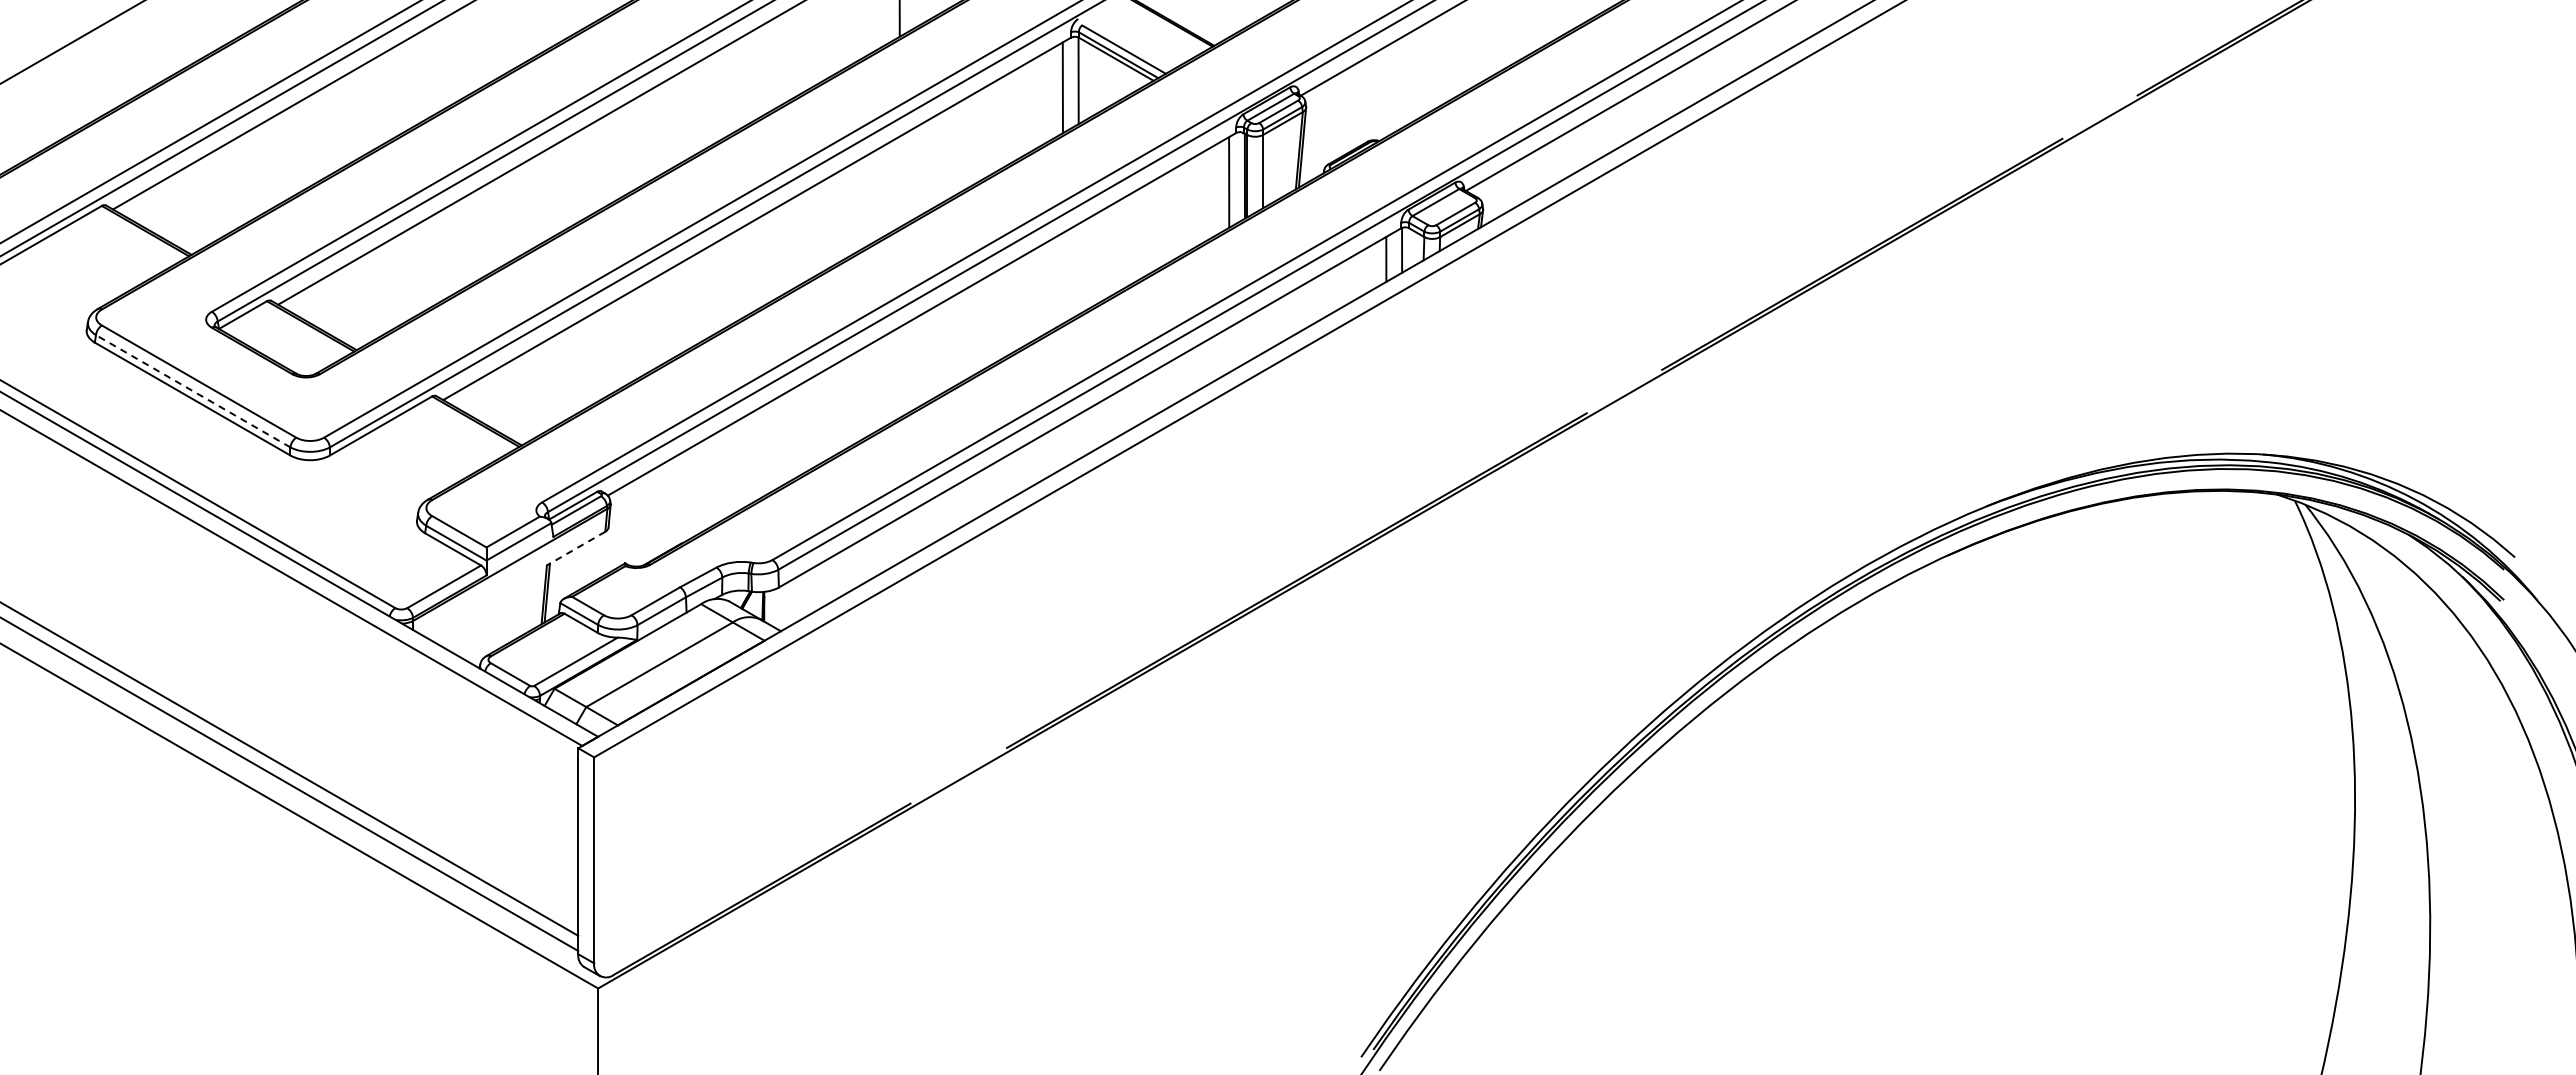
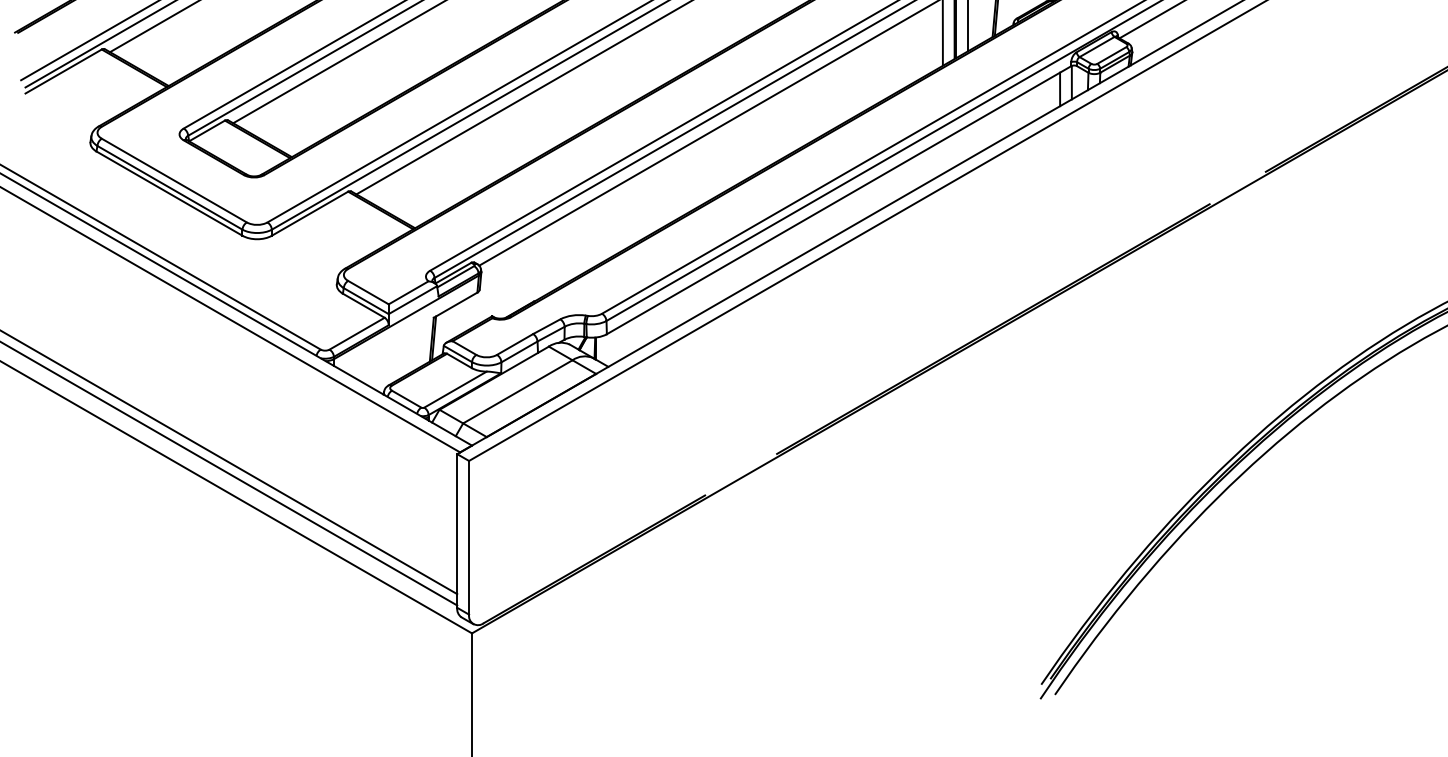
line: (192, 391) -> (169, 187), dashed -> solid
line: (576, 548) -> (455, 305), dashed -> solid

